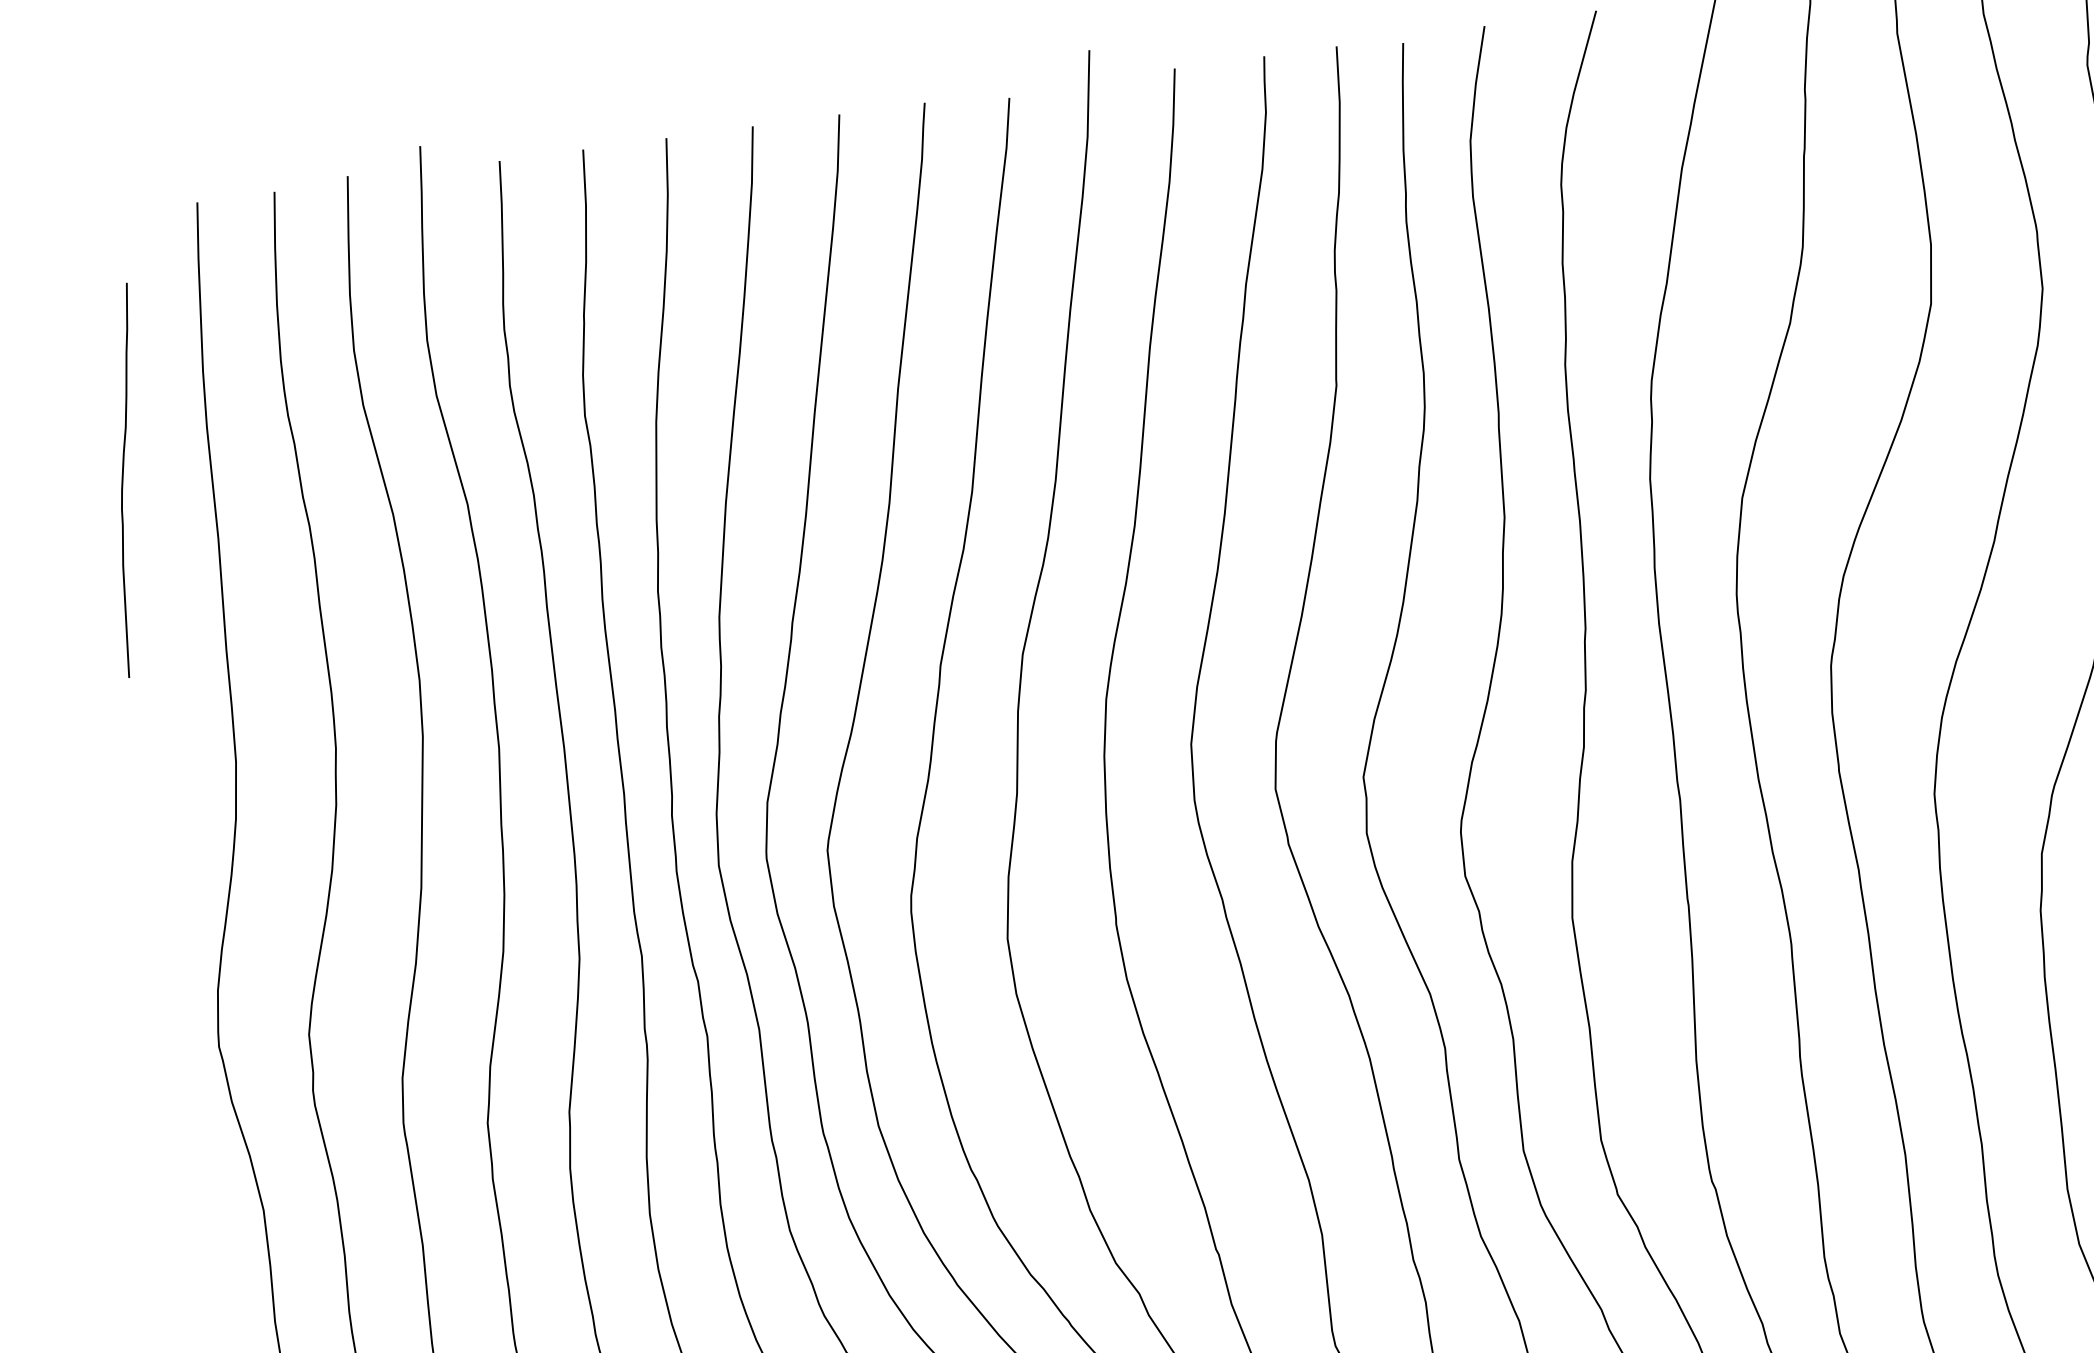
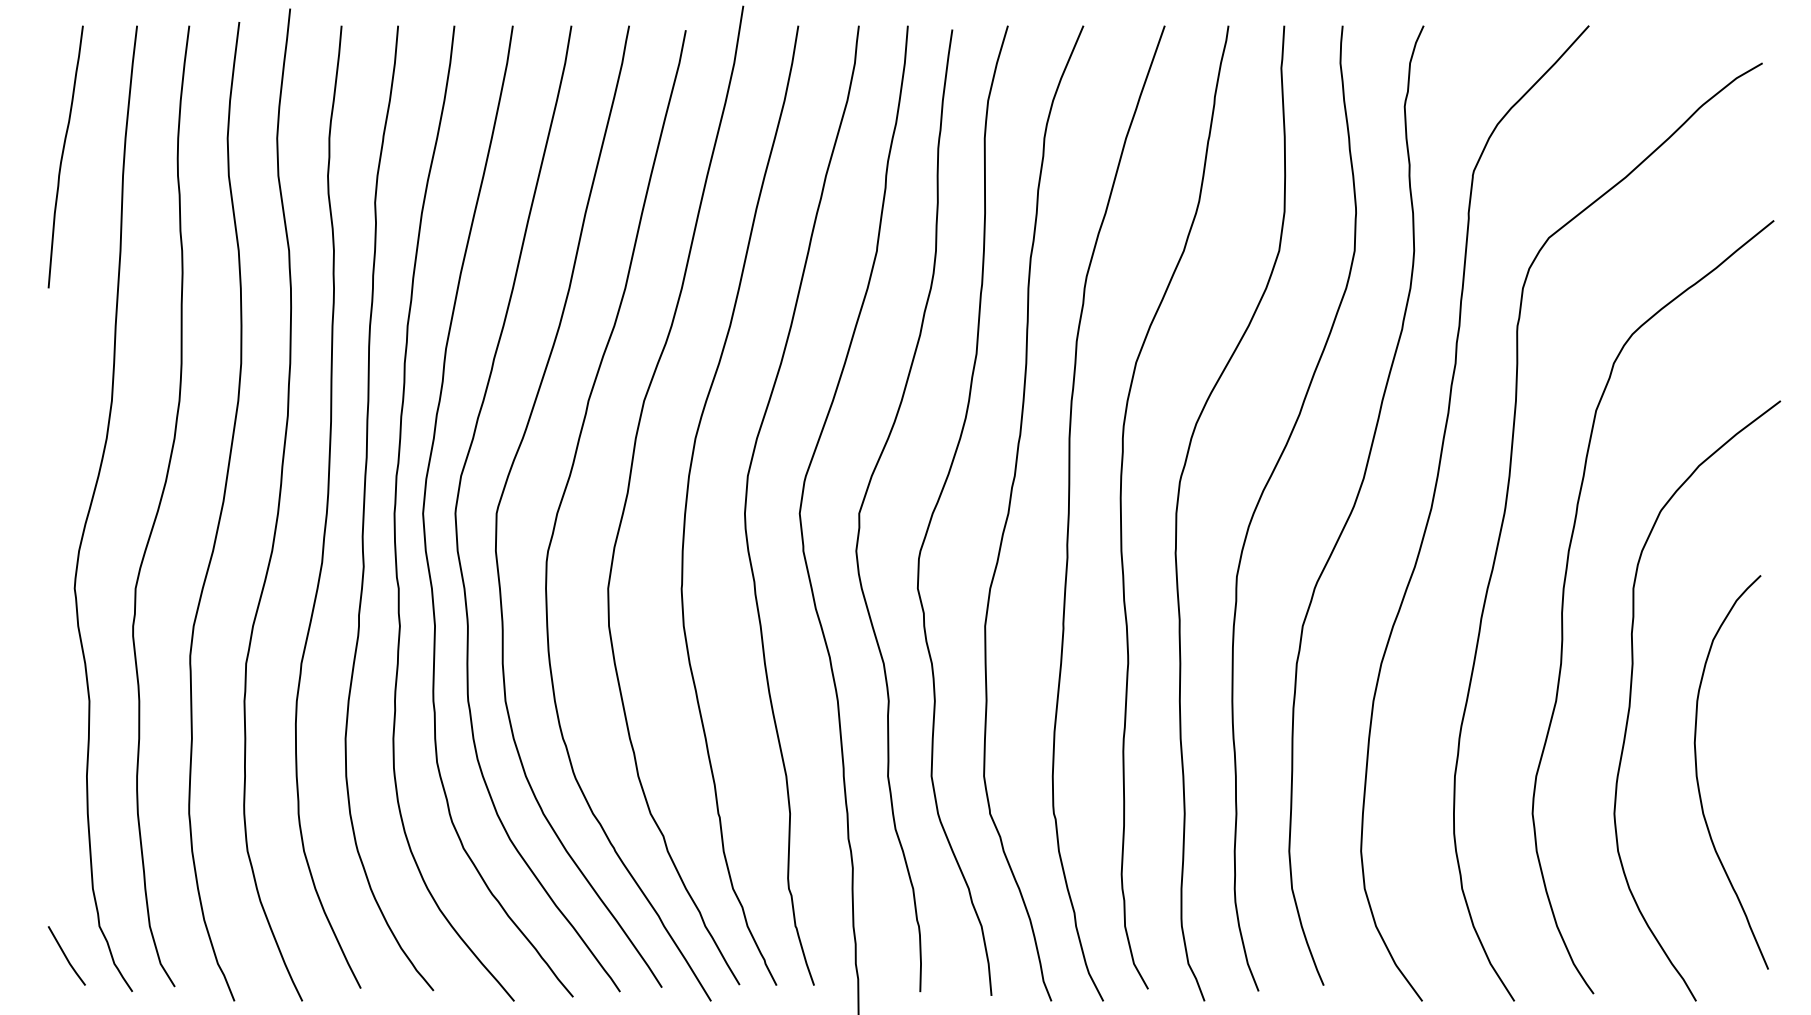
curve: (124, 480) -> (63, 156), moved

